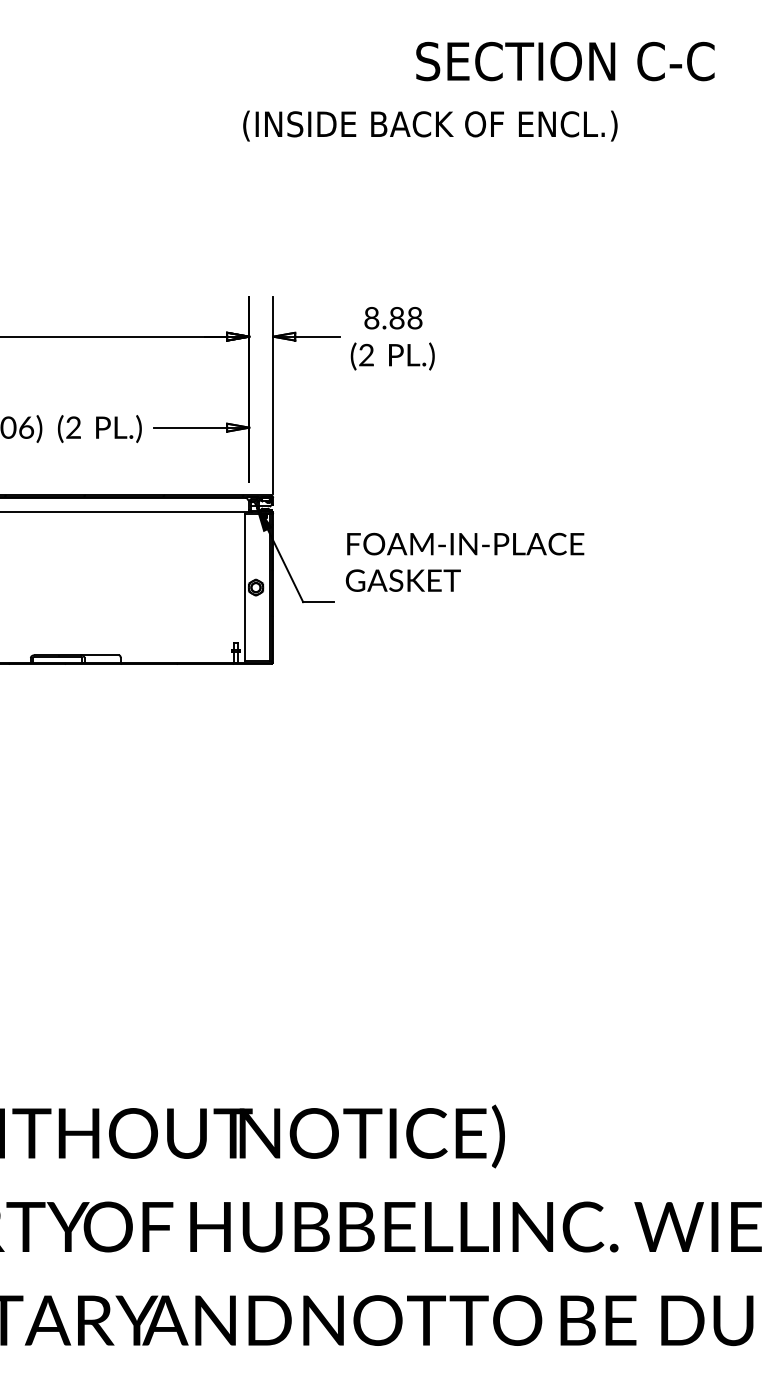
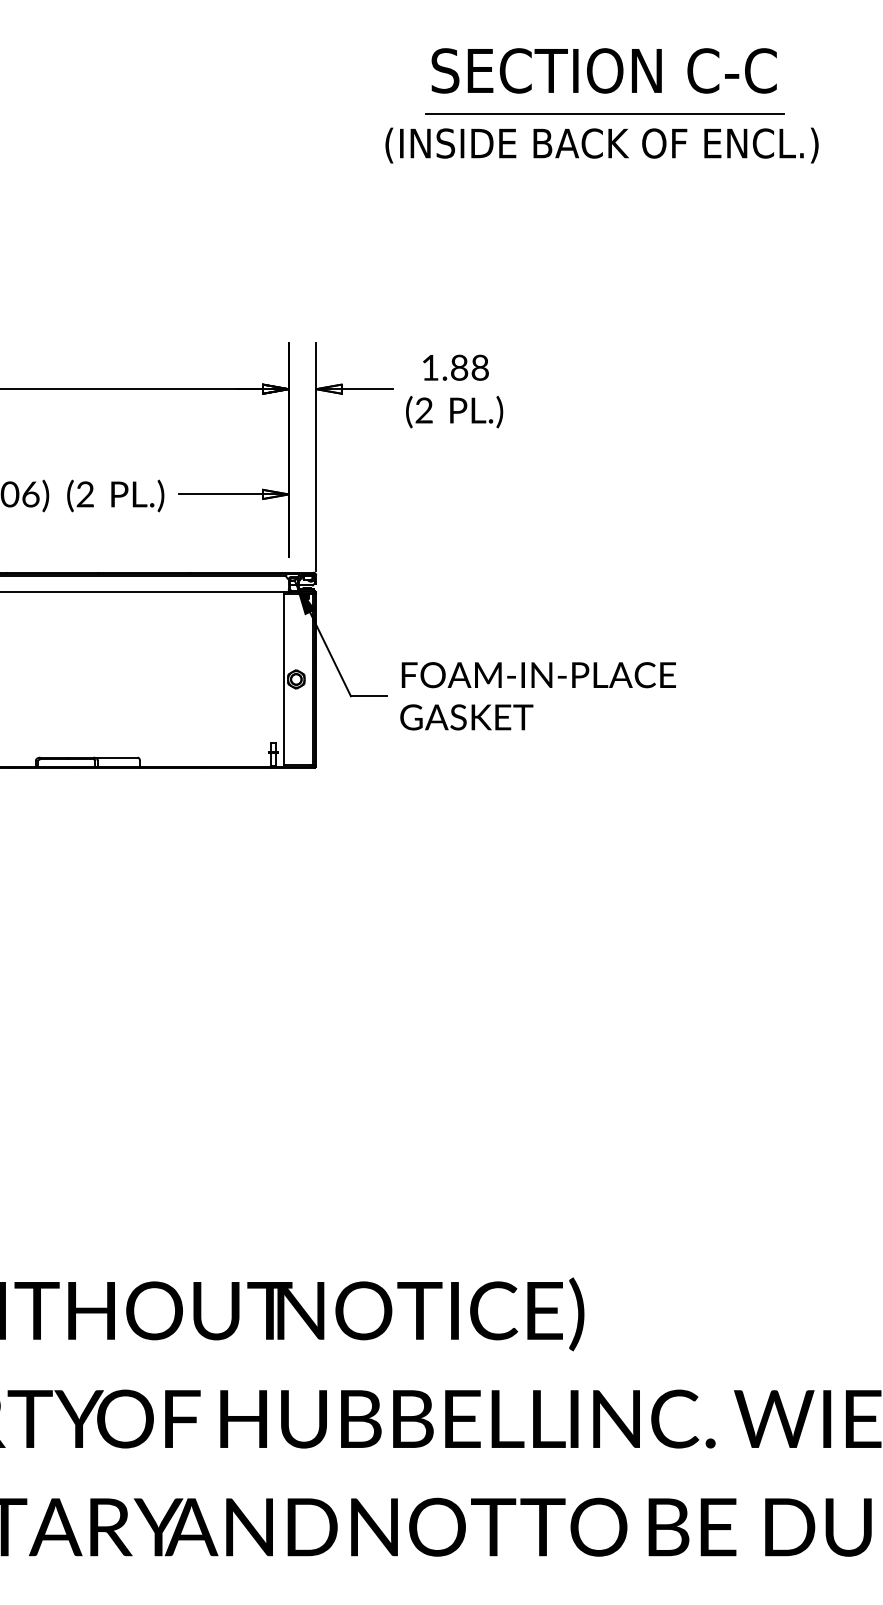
text: (564, 61) -> (603, 70), moved
line: (522, 99) -> (604, 114), added
text: (429, 126) -> (601, 145), moved
text: (371, 317) -> (429, 367), 8.88 -> 1.88
text: (464, 562) -> (537, 696), moved

